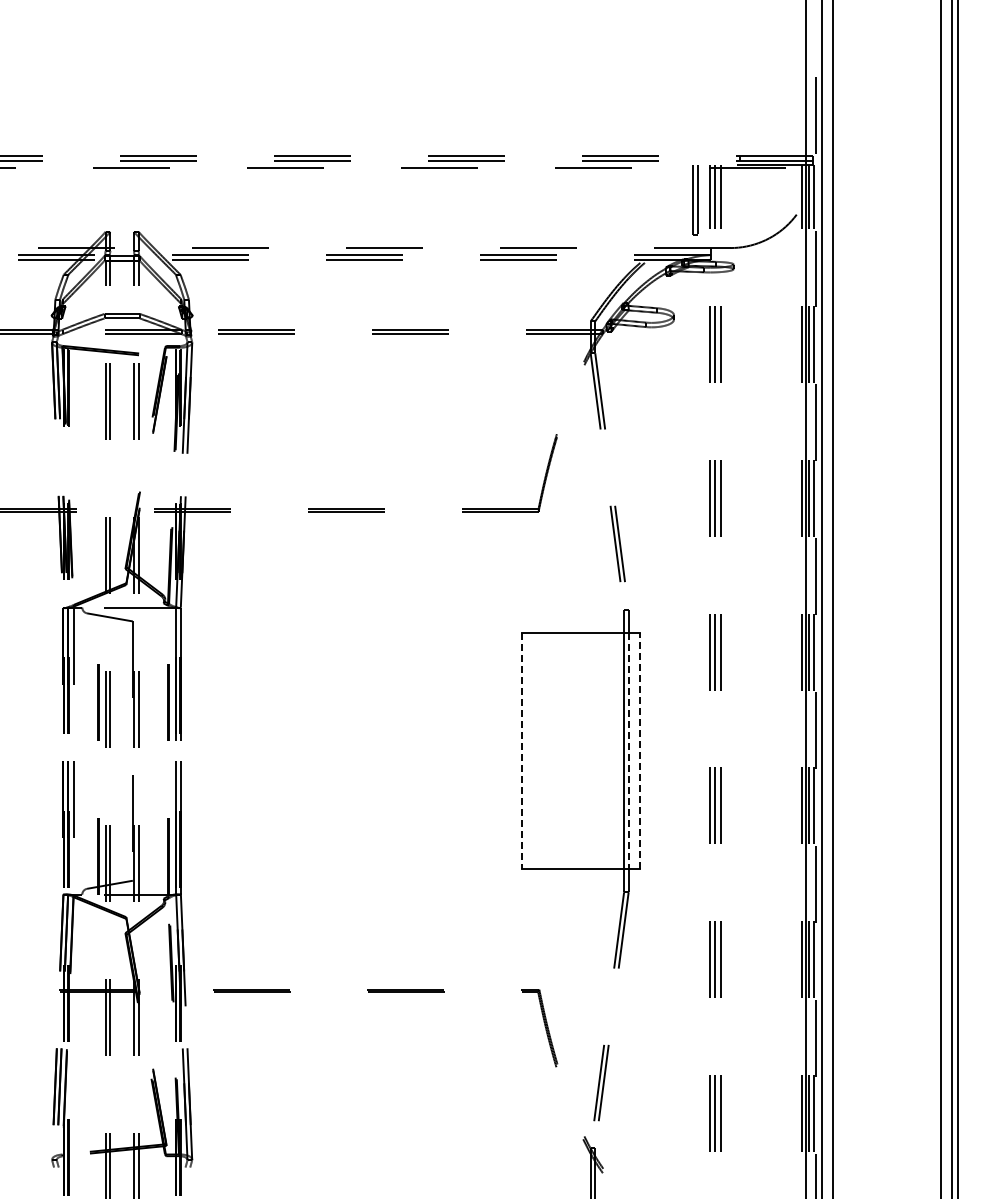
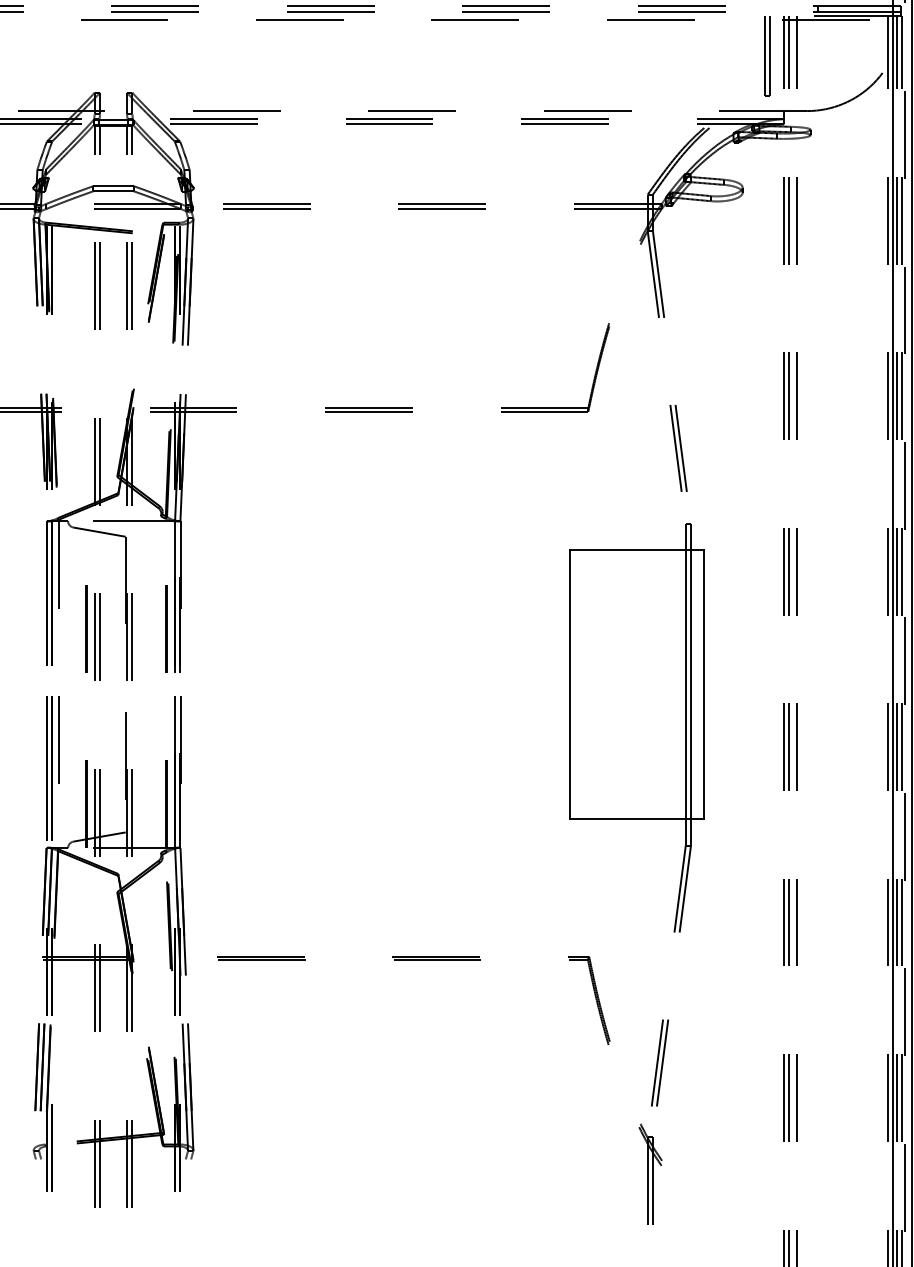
line: (522, 751) -> (569, 685), dashed -> solid
line: (628, 751) -> (690, 685), dashed -> solid
line: (639, 751) -> (703, 685), dashed -> solid

